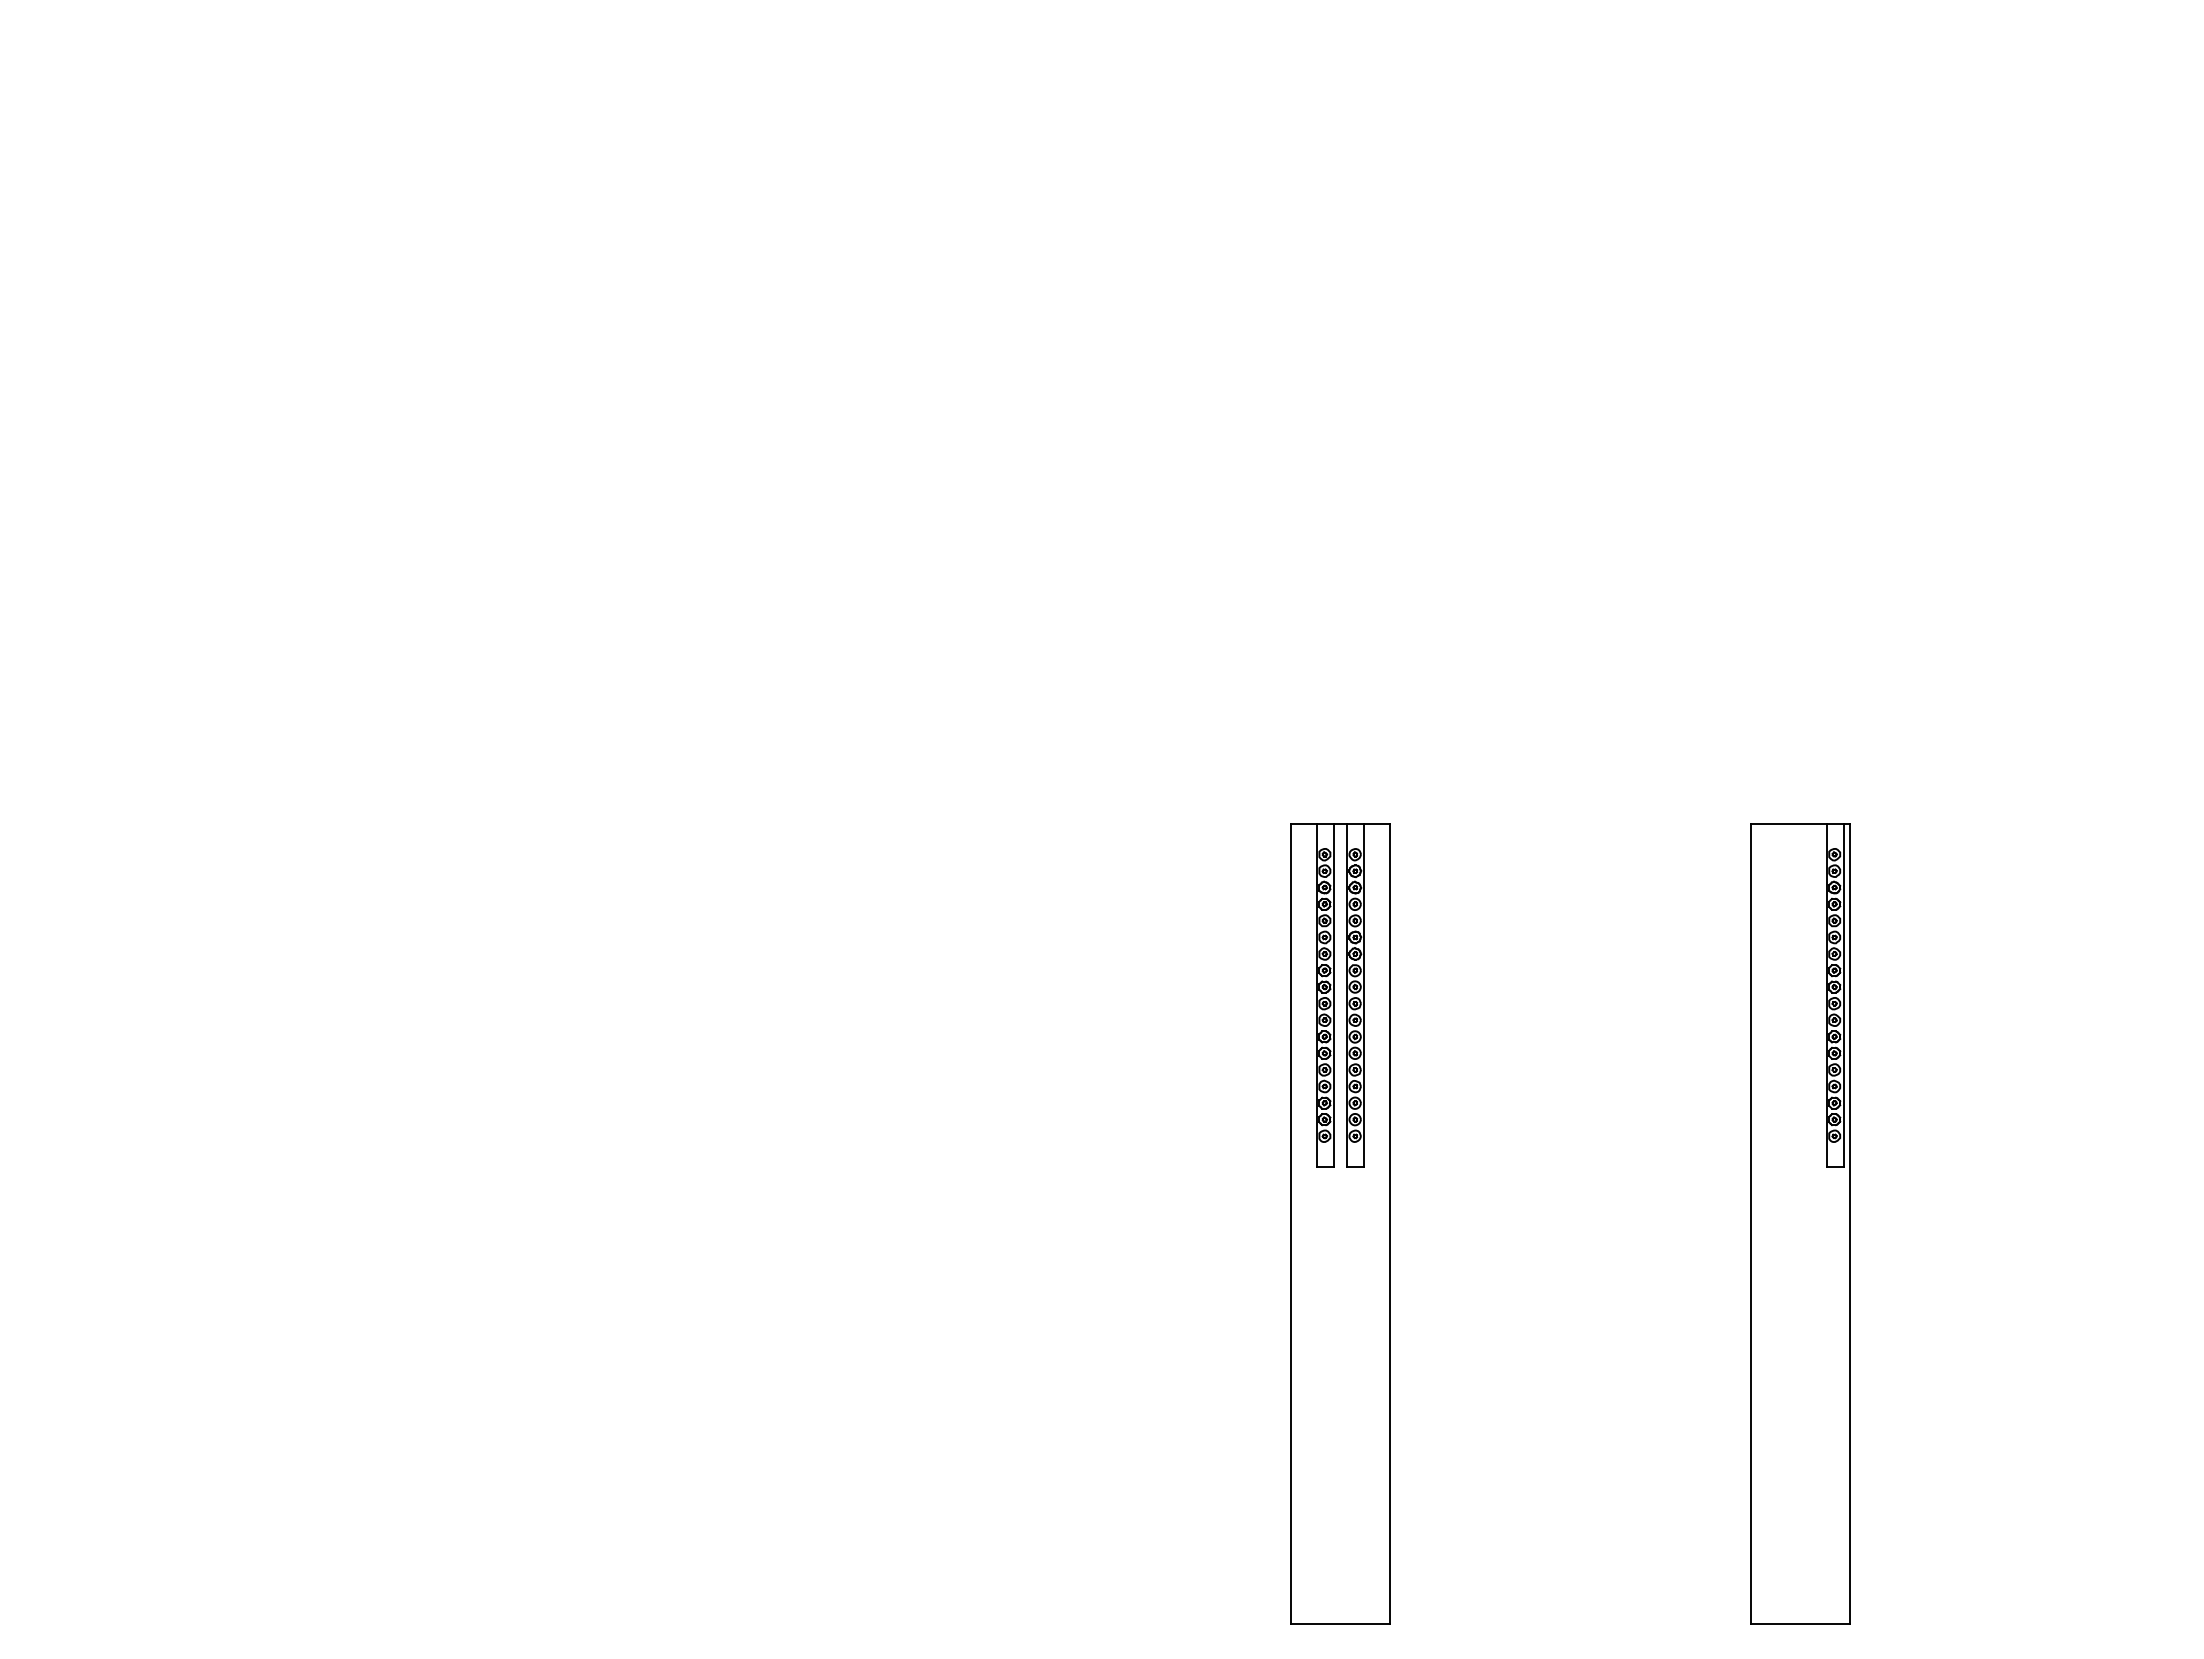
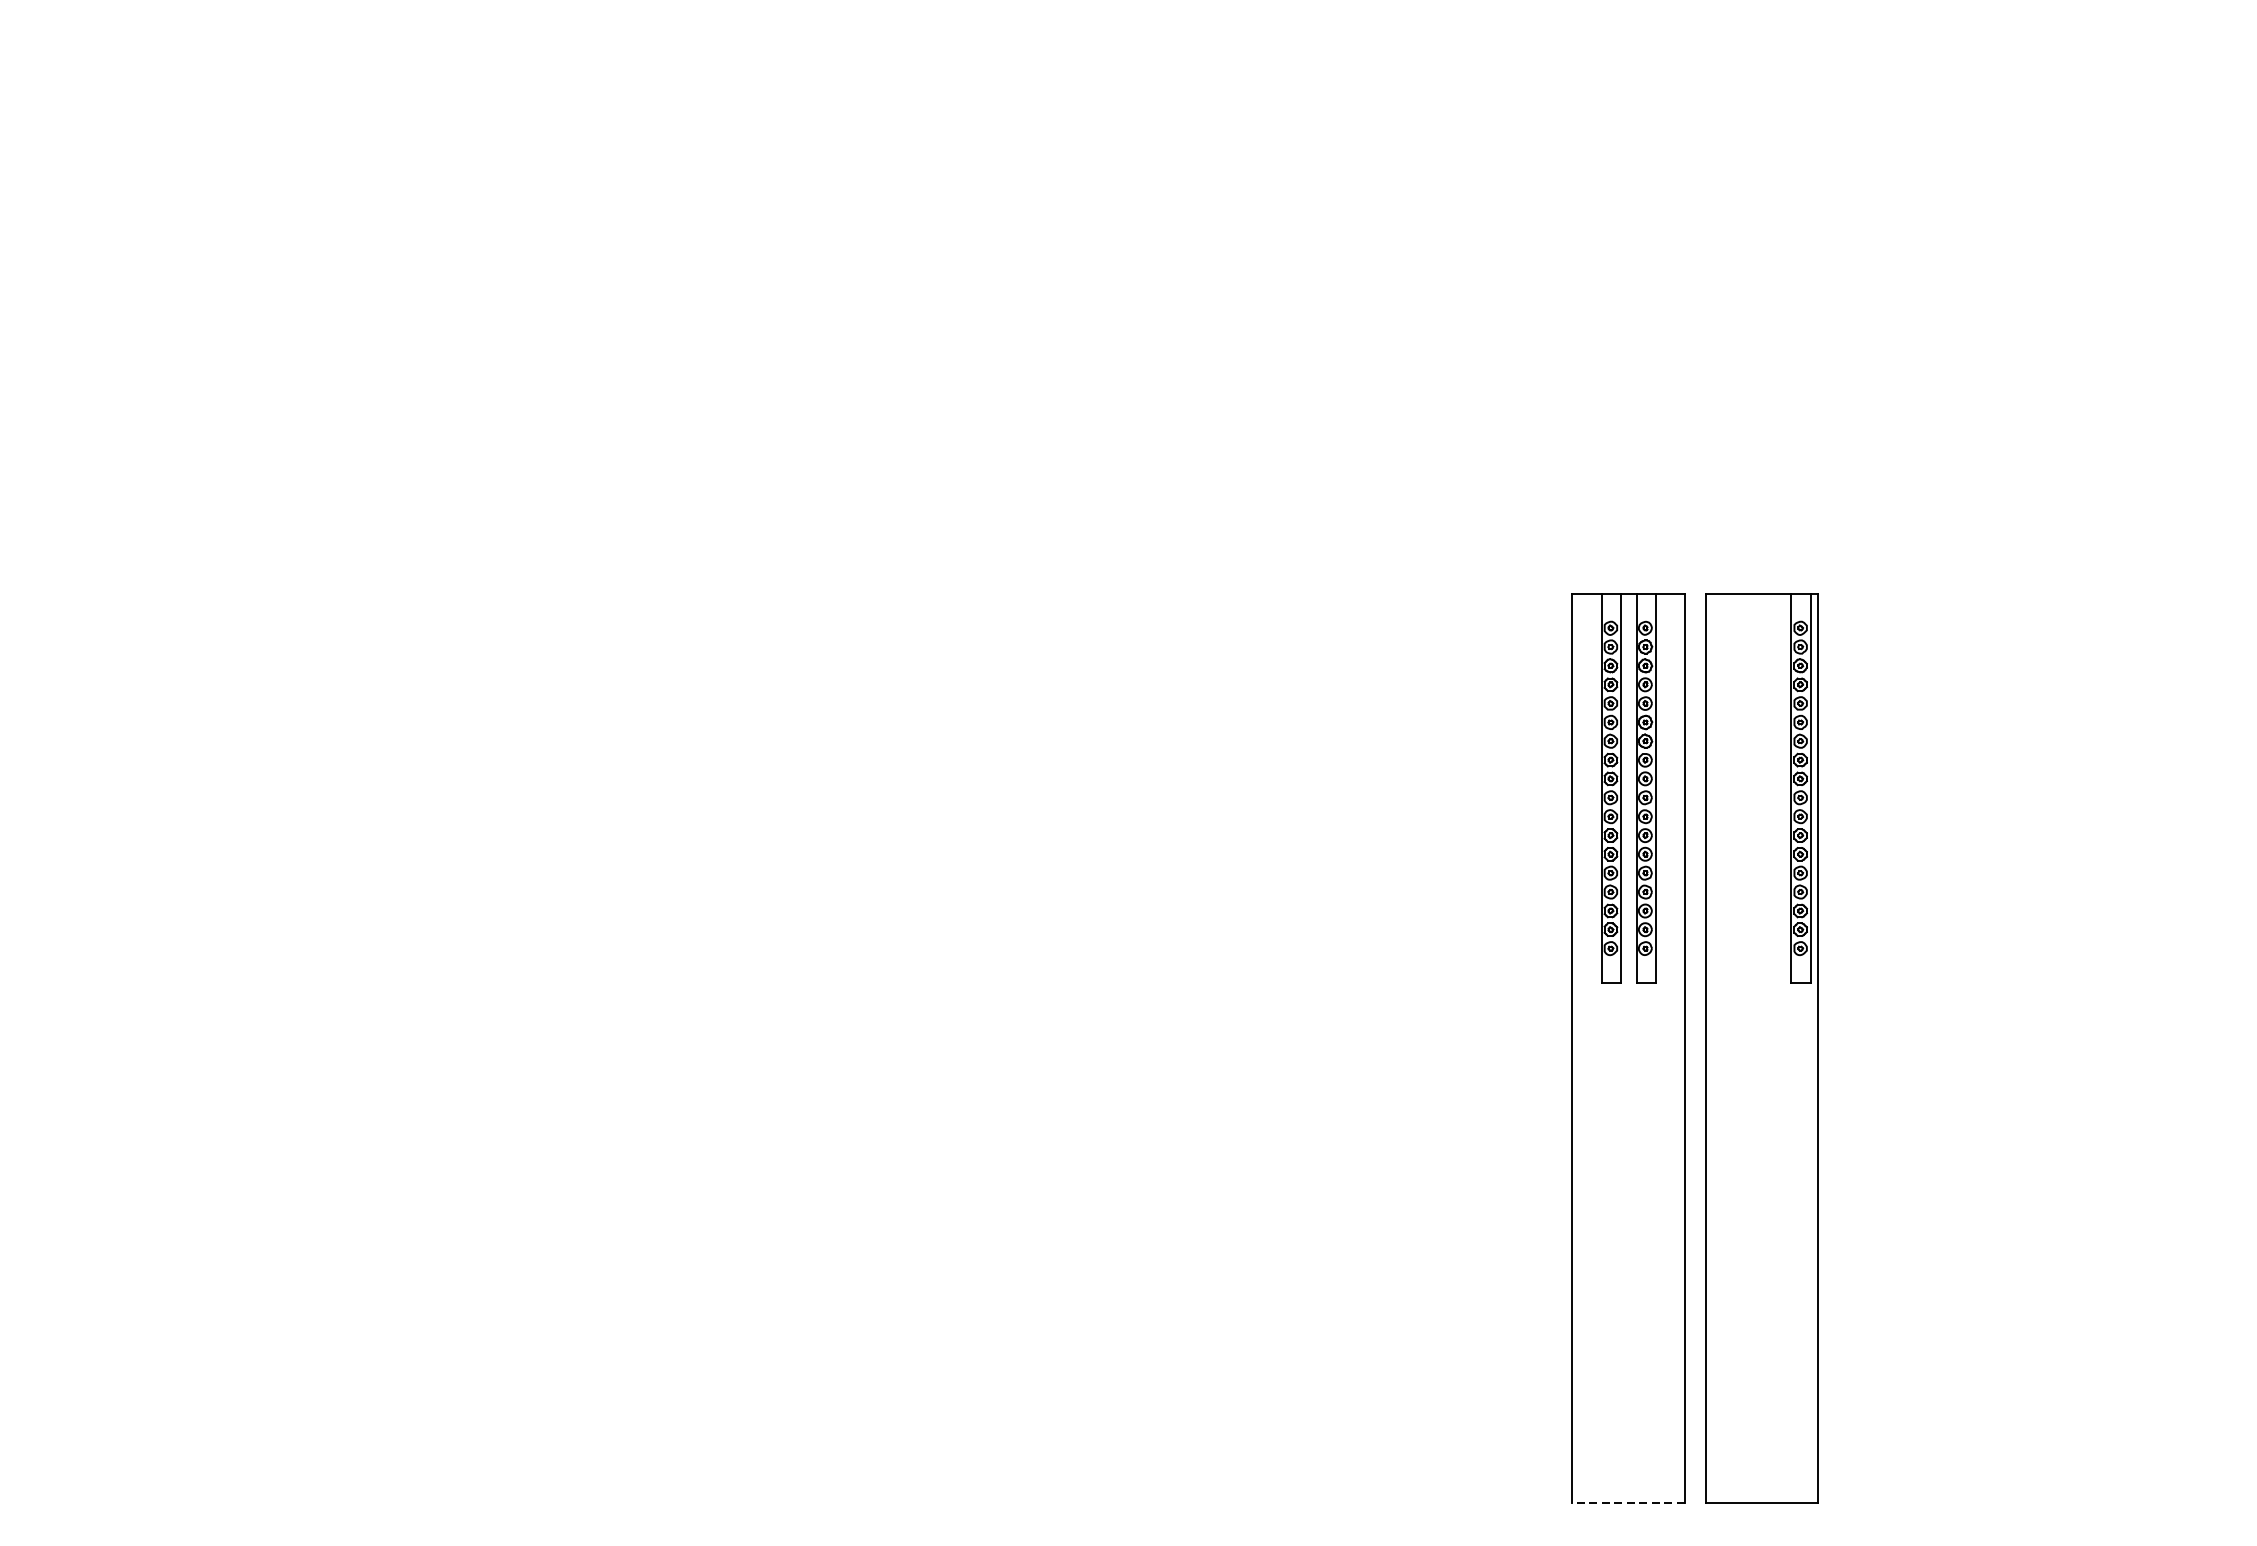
part: (1800, 1223) -> (1761, 1047), moved
line: (1339, 1624) -> (1627, 1503), solid -> dashed

